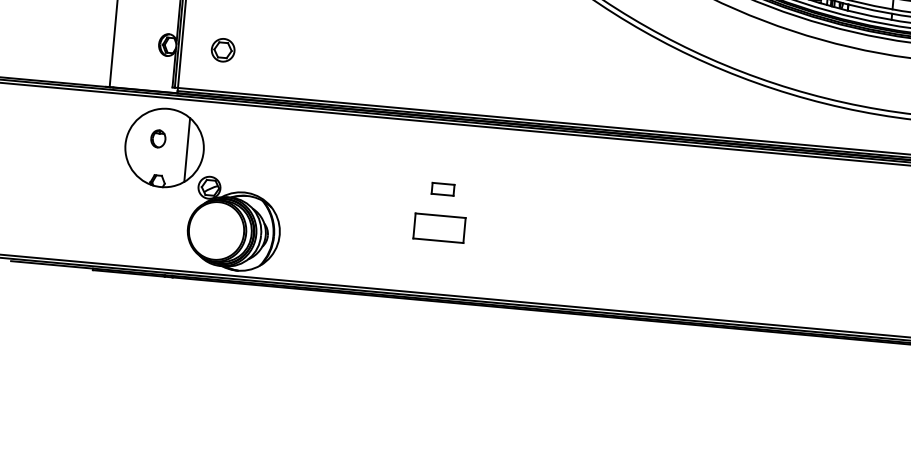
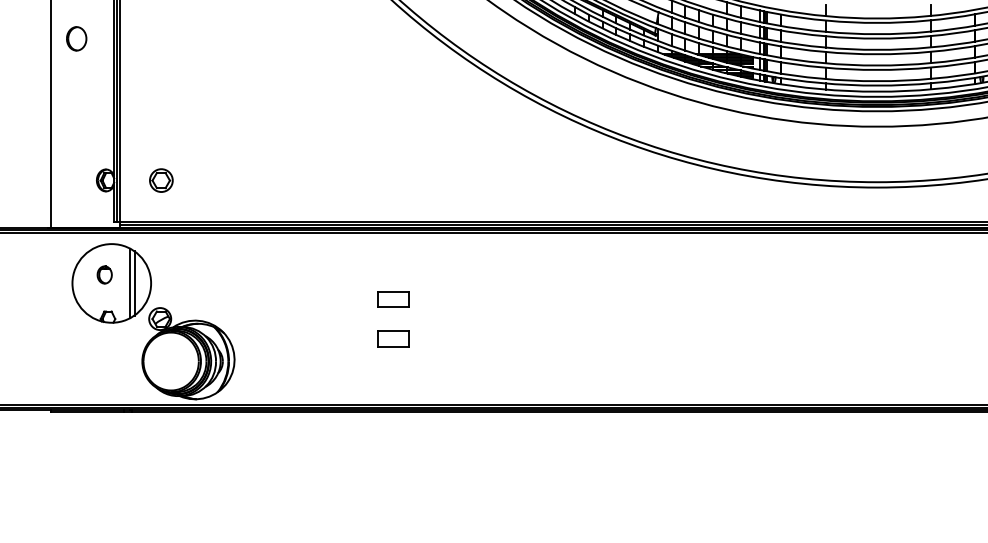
line: (183, 149) -> (130, 283), added
part: (443, 189) -> (393, 299), size x1.43
part: (439, 228) -> (393, 338), size x0.62

